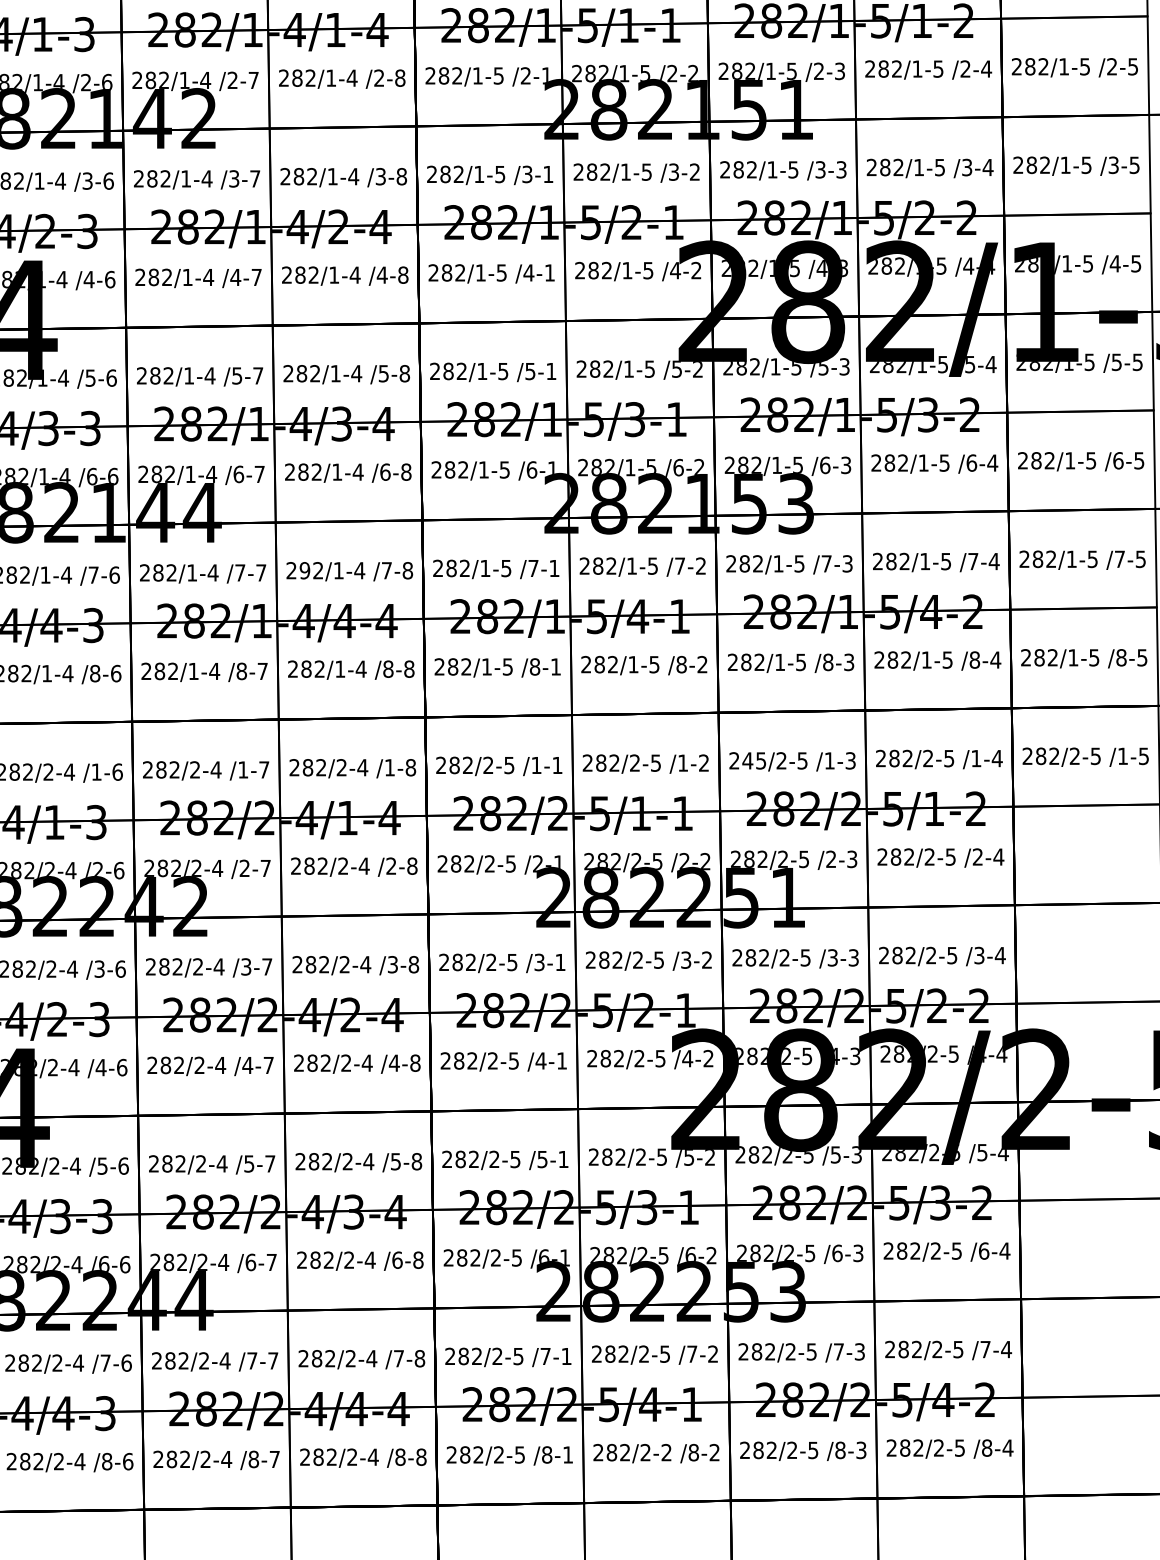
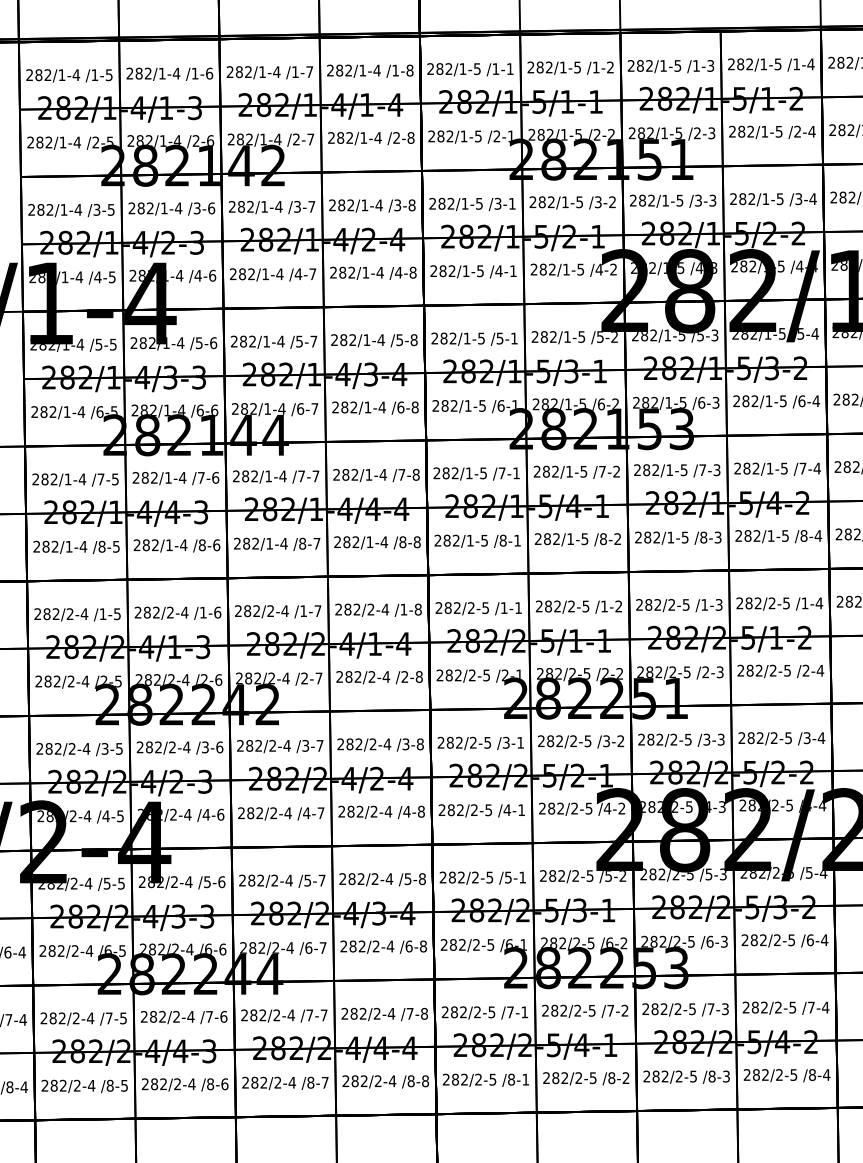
text: (304, 570) -> (345, 474), 292/1-4 -> 282/1-4
text: (754, 760) -> (653, 604), 245/2-5 -> 282/2-5
text: (665, 1453) -> (592, 1078), 282/2-2 -> 282/2-5

